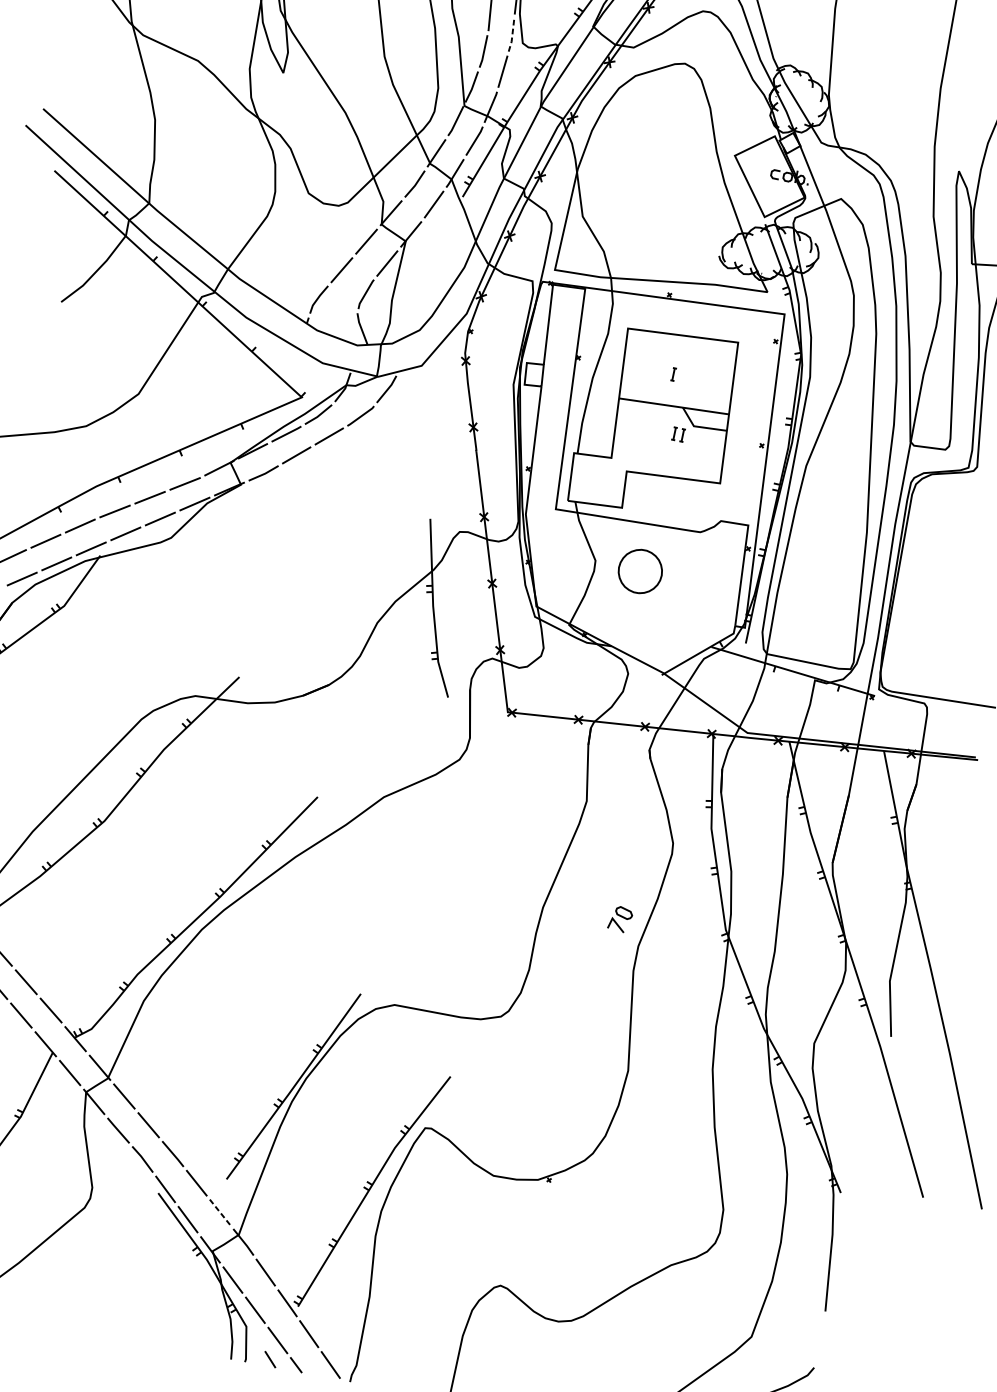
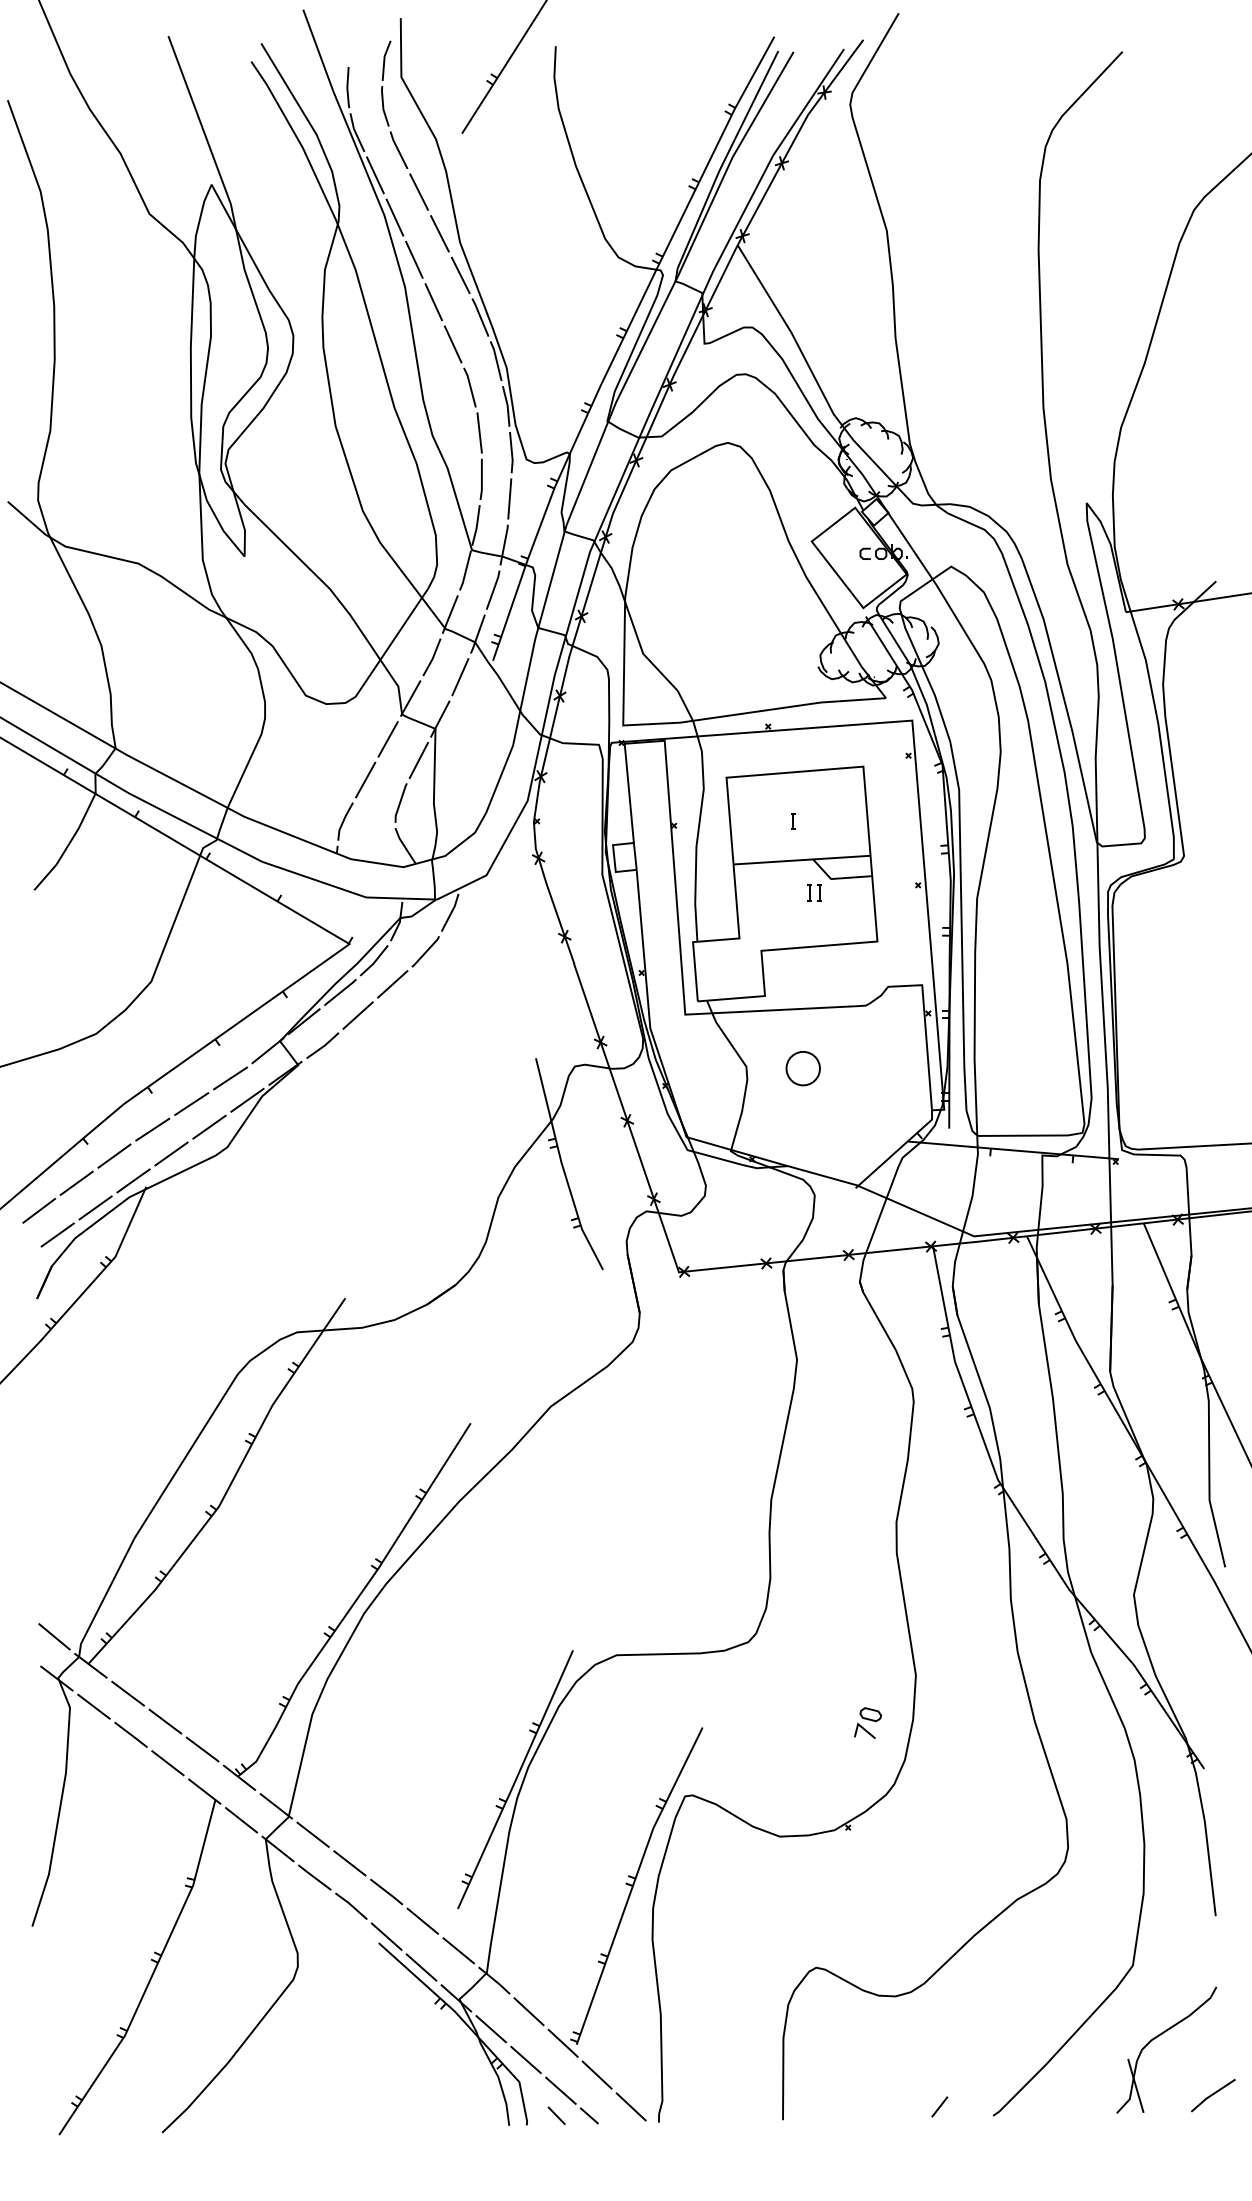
line: (512, 35) -> (511, 452), dashed -> solid
part: (639, 571) -> (802, 1068), size x0.62
part: (621, 918) -> (868, 1722), moved
line: (220, 1212) -> (458, 1950), dashed -> solid

